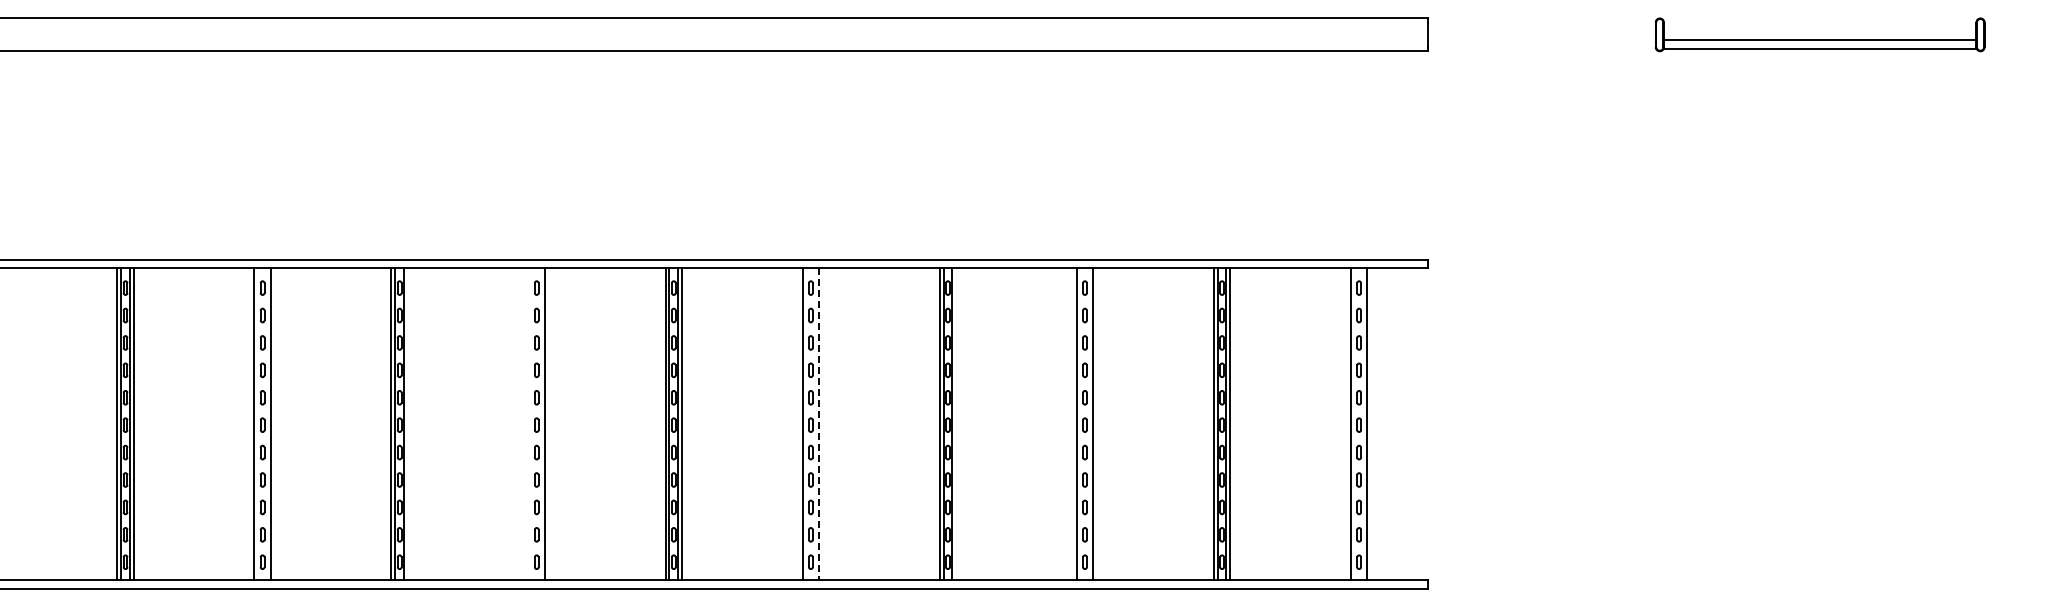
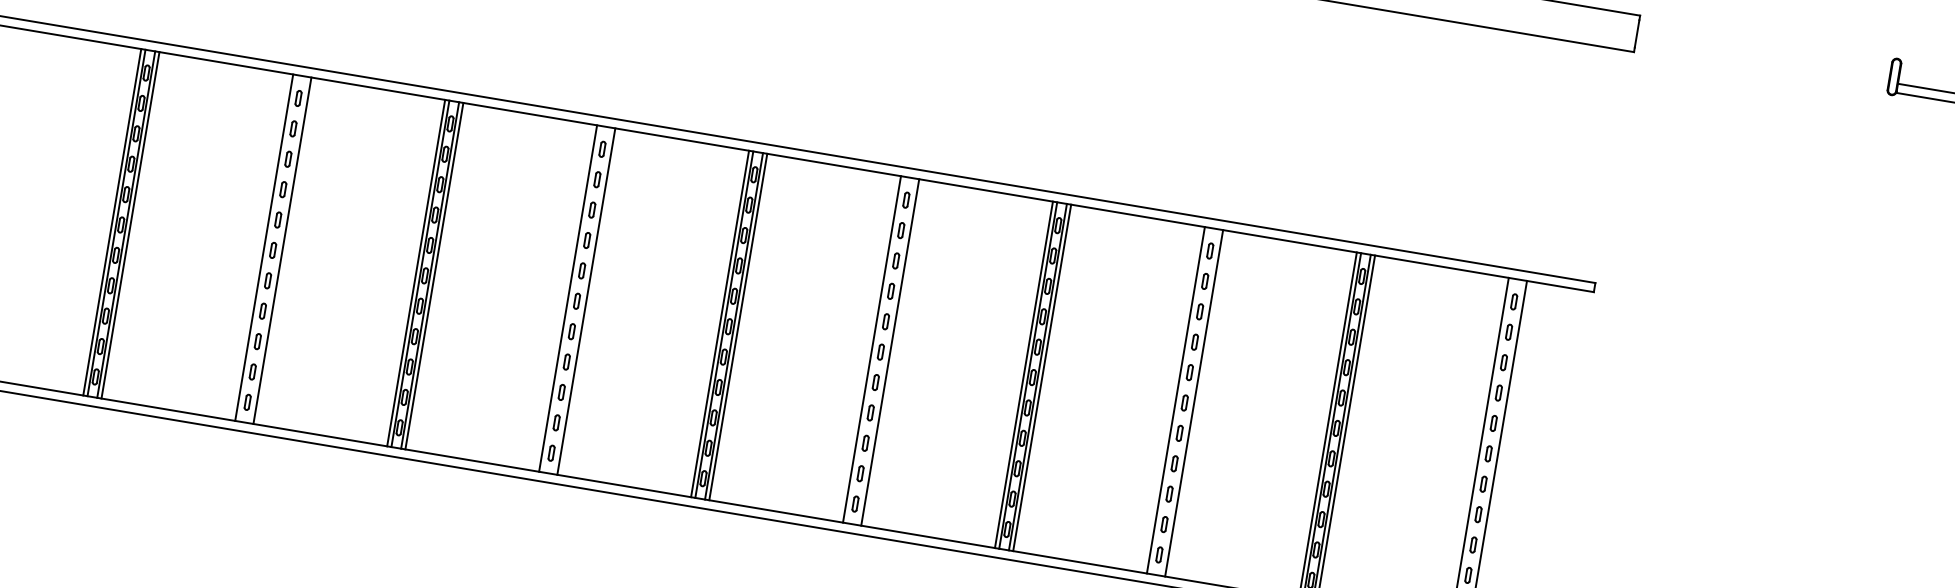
line: (407, 423) -> (434, 275), added
line: (528, 423) -> (568, 297), added
line: (956, 423) -> (1042, 377), added
line: (819, 424) -> (890, 352), dashed -> solid

